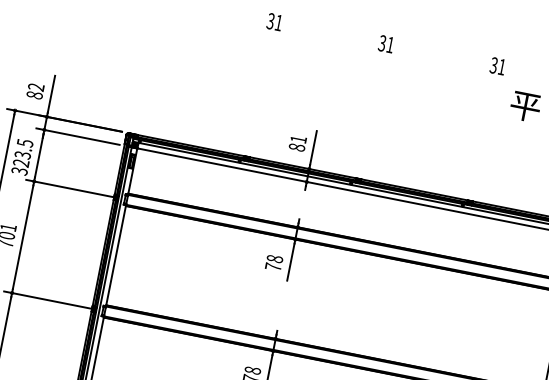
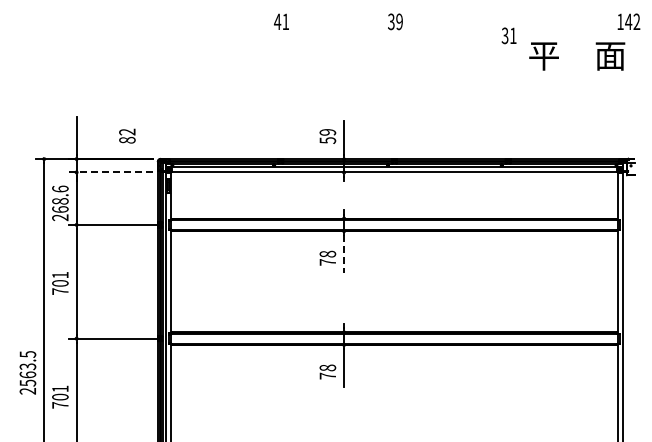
text: (270, 20) -> (277, 21), 31 -> 41
text: (390, 44) -> (399, 21), 31 -> 39
text: (497, 65) -> (508, 35), moved
text: (35, 90) -> (127, 135), moved
line: (77, 136) -> (110, 172), solid -> dashed
text: (297, 143) -> (327, 136), 81 -> 59
text: (22, 157) -> (60, 203), 323.5 -> 268.6
line: (291, 262) -> (344, 254), solid -> dashed

